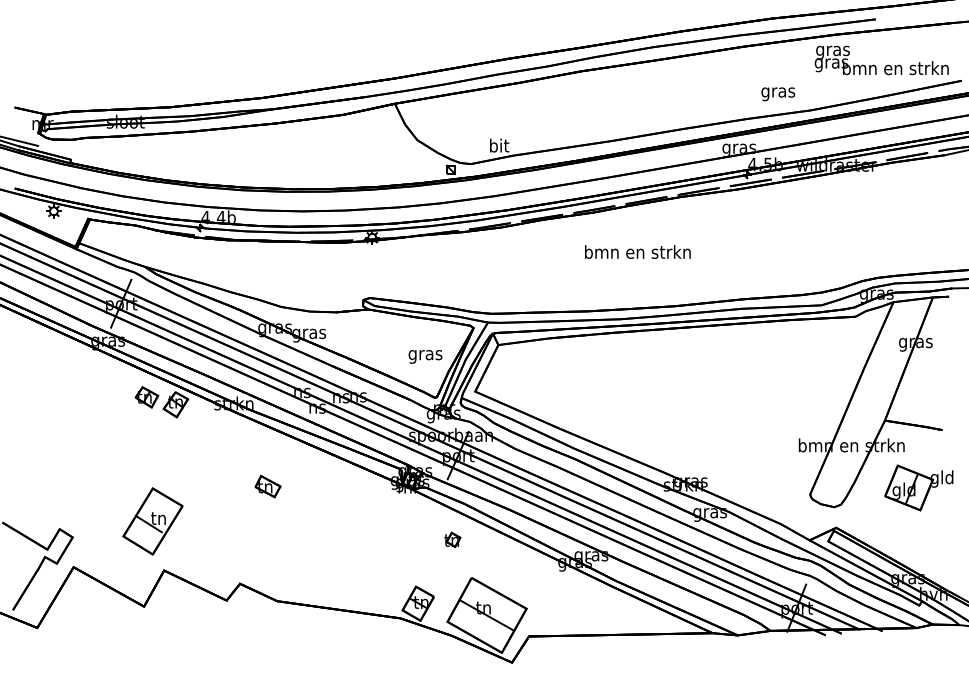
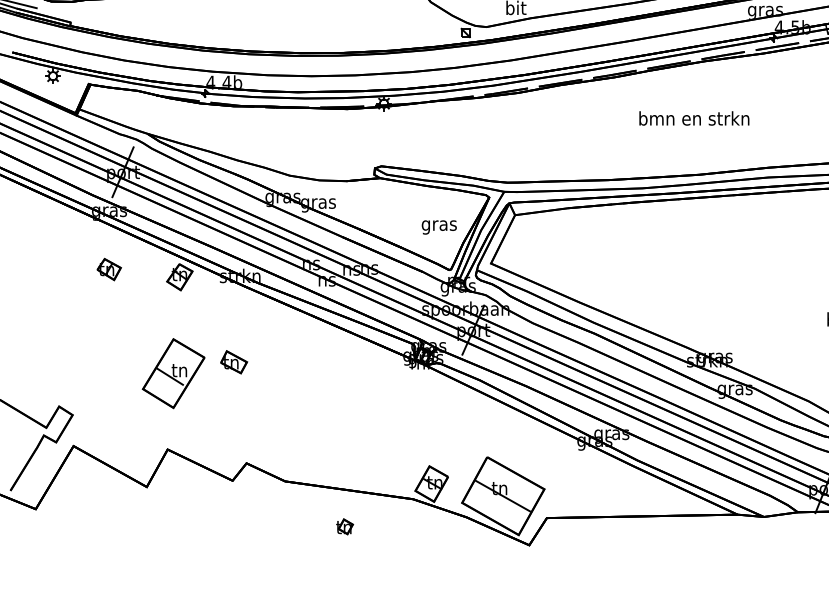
text: (637, 251) -> (693, 117), moved
part: (146, 397) -> (108, 269), moved
part: (267, 486) -> (233, 362), moved
part: (152, 521) -> (173, 373), moved
part: (452, 539) -> (344, 526), moved

